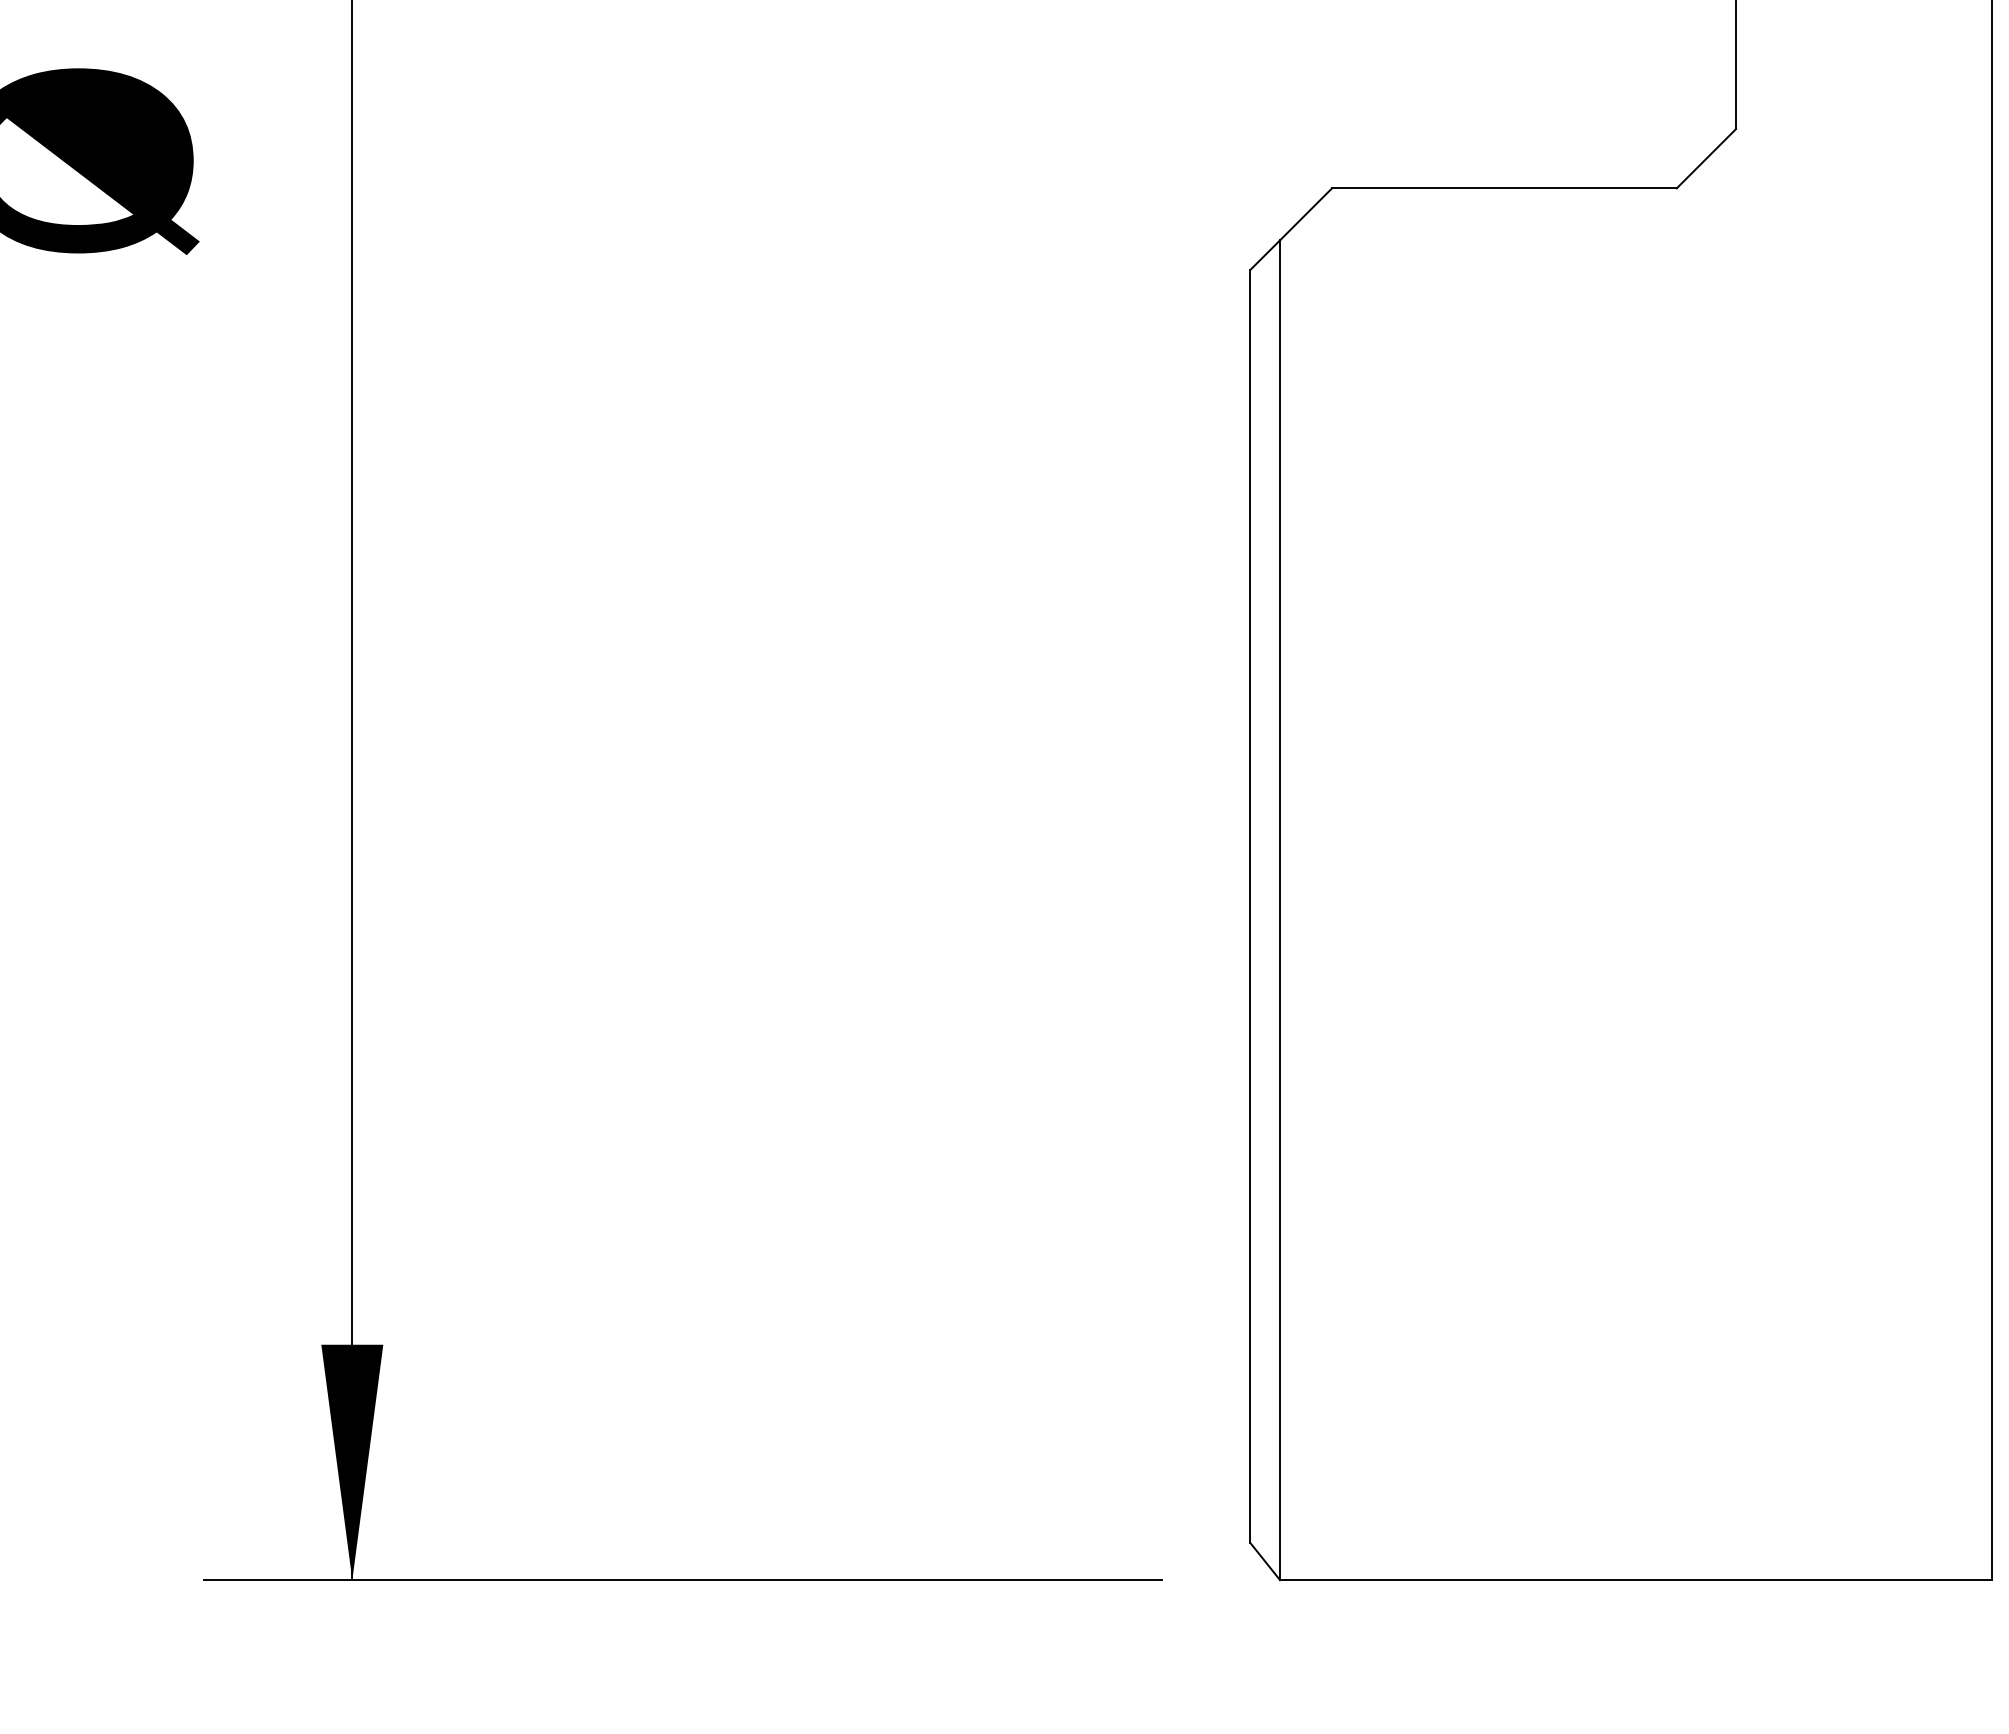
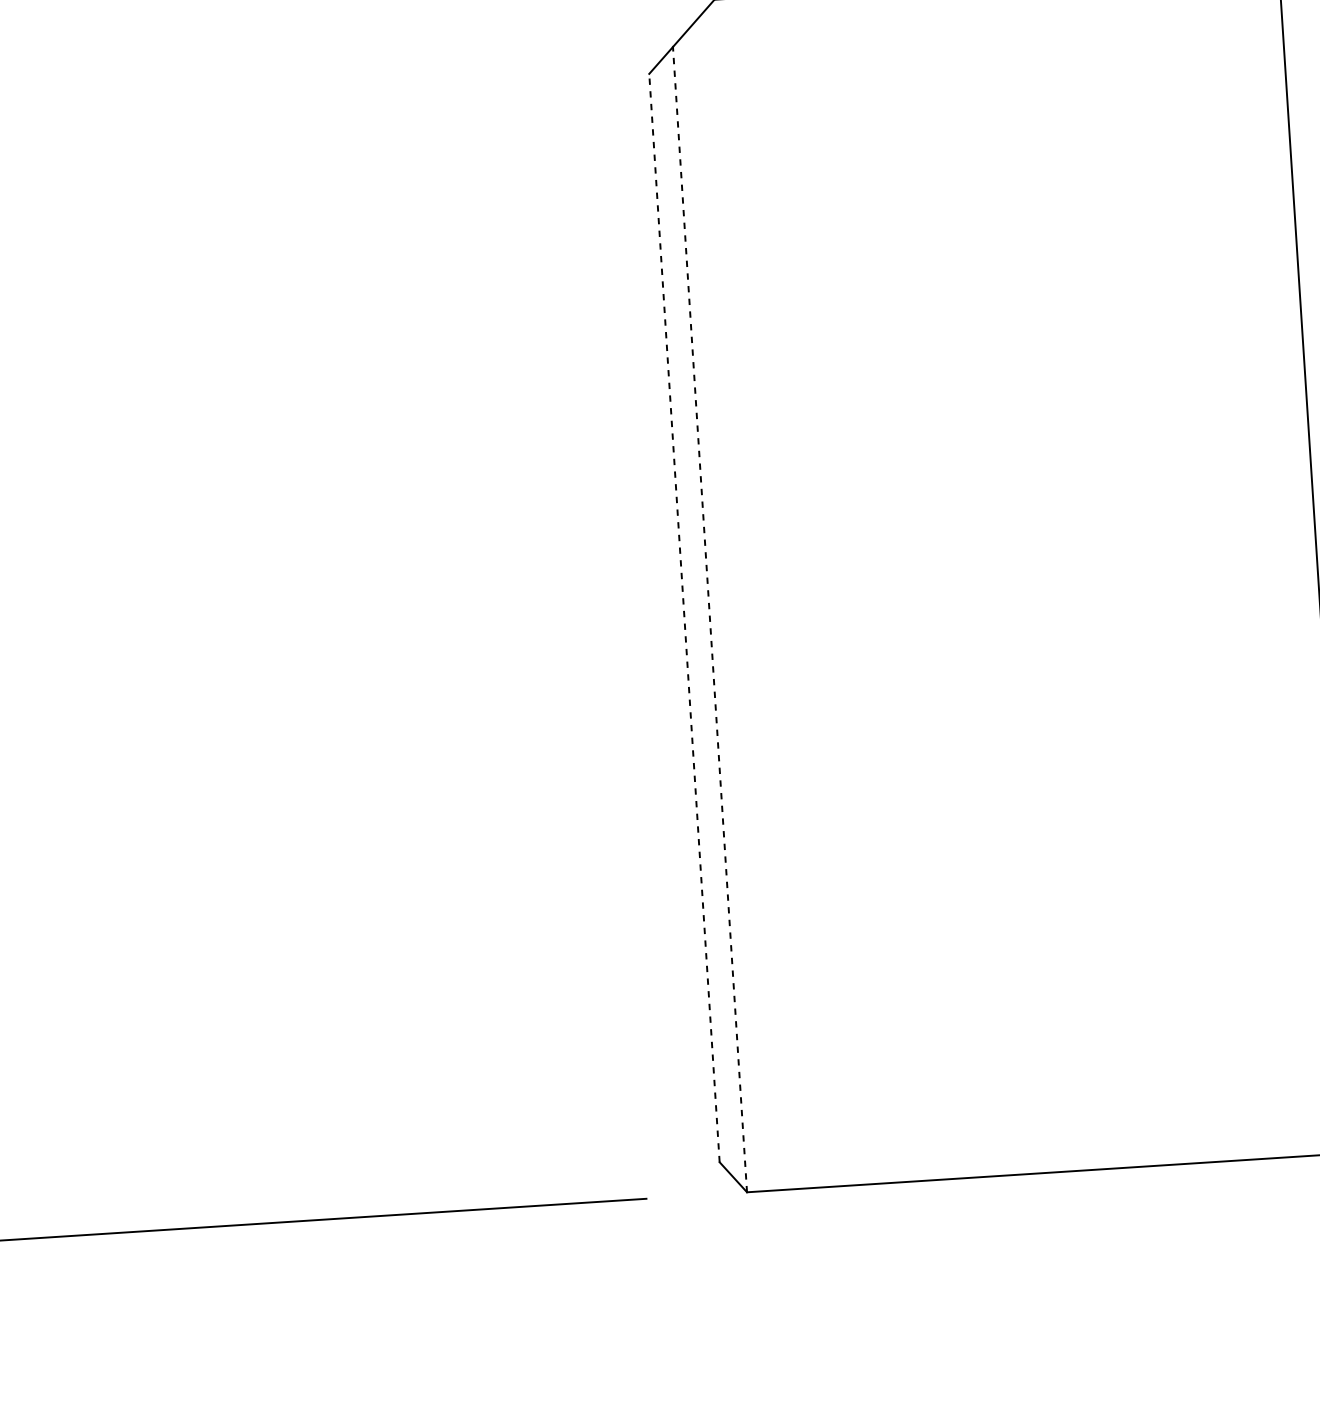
line: (1250, 906) -> (684, 618), solid -> dashed
line: (1280, 910) -> (710, 619), solid -> dashed

